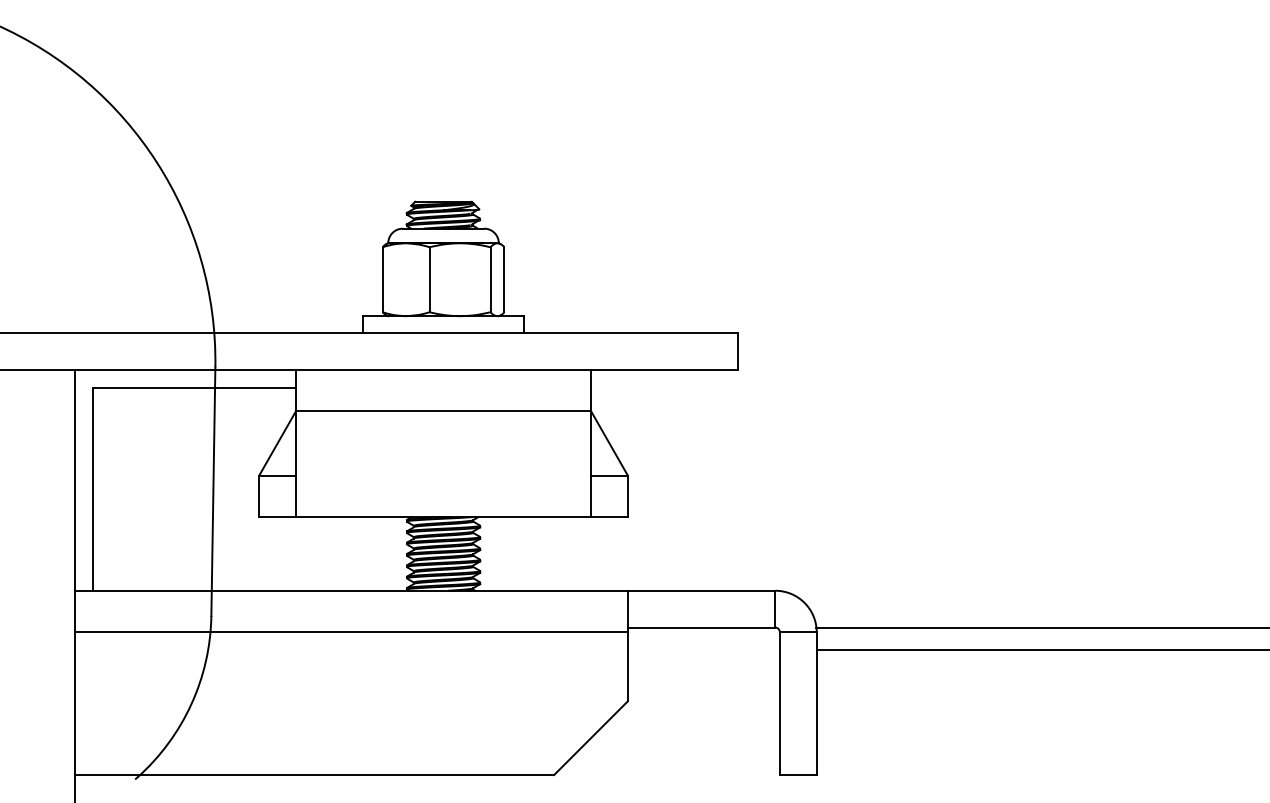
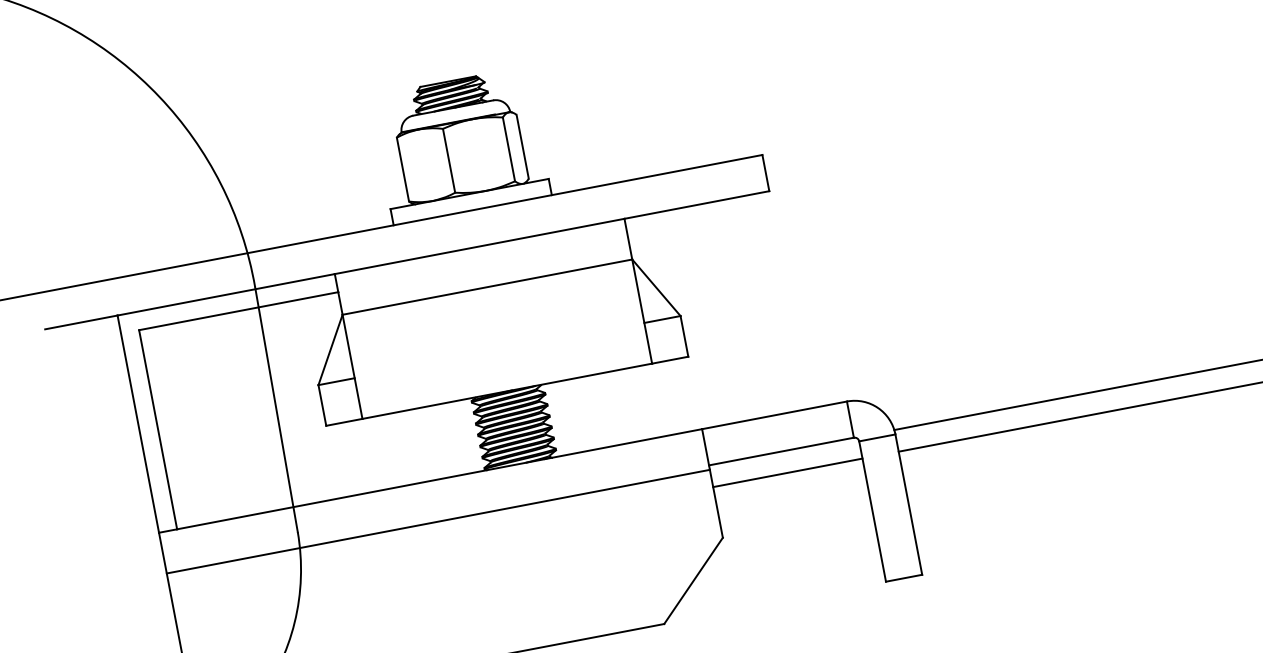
line: (703, 649) -> (787, 472), added

